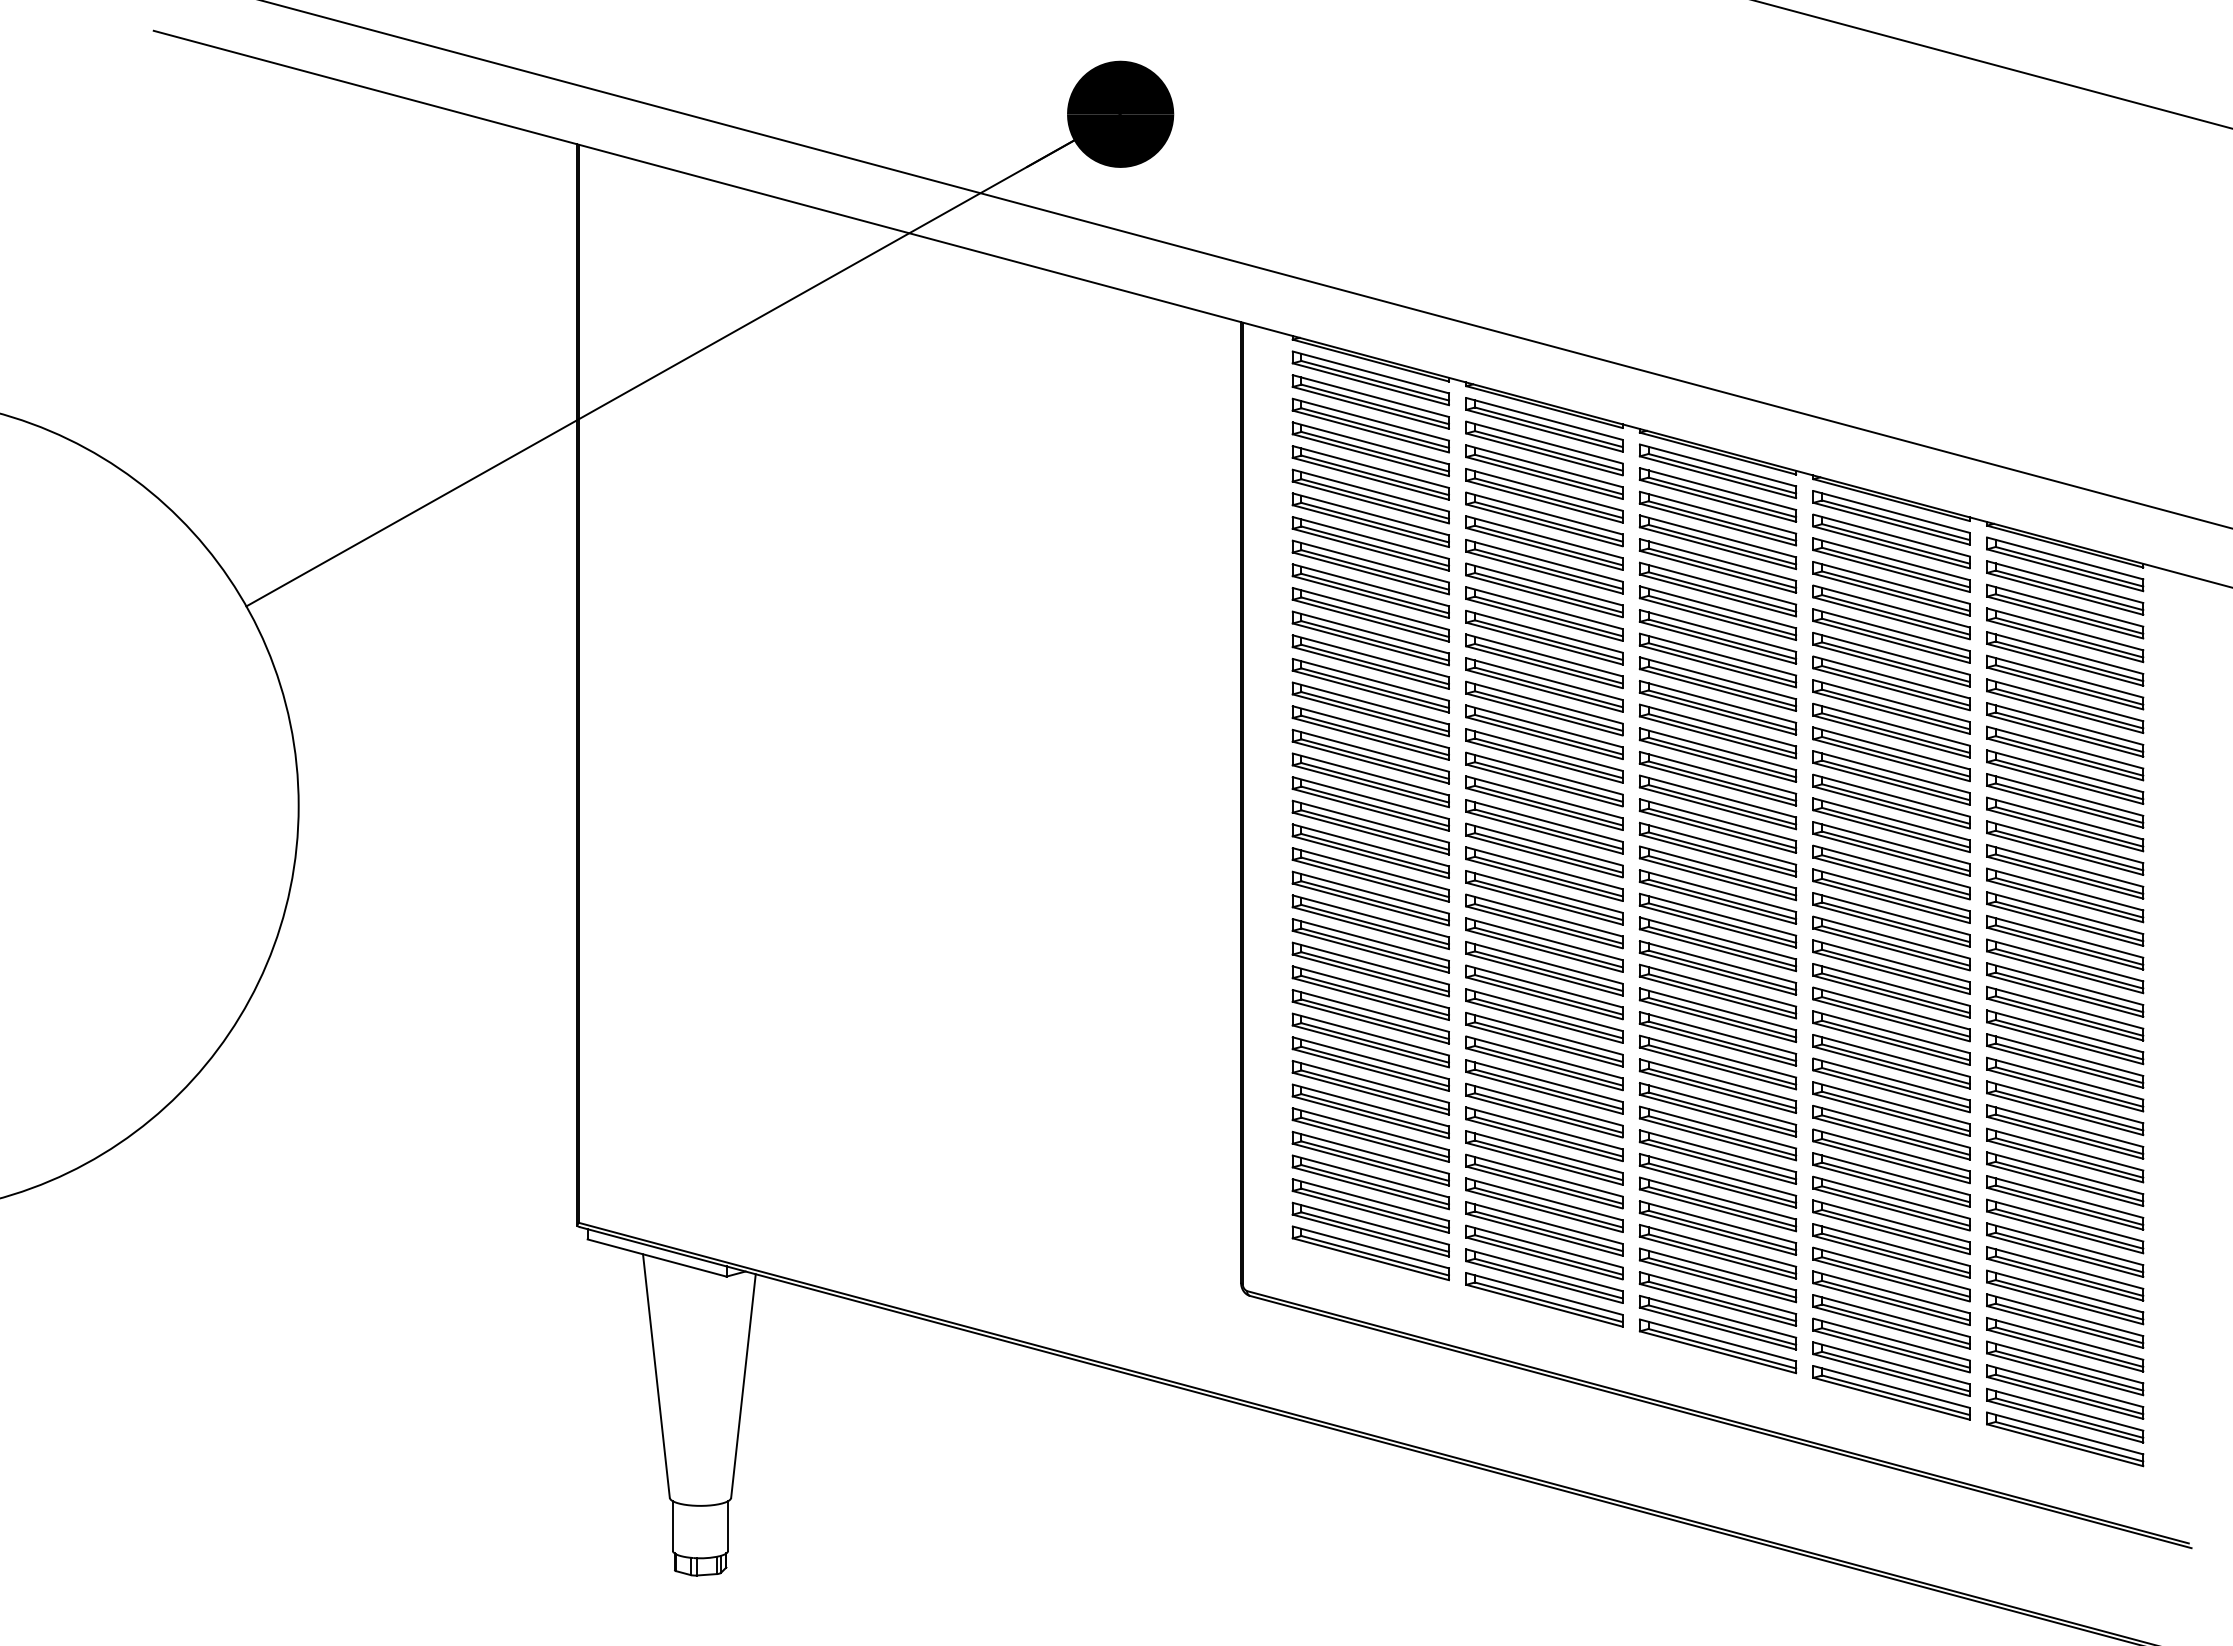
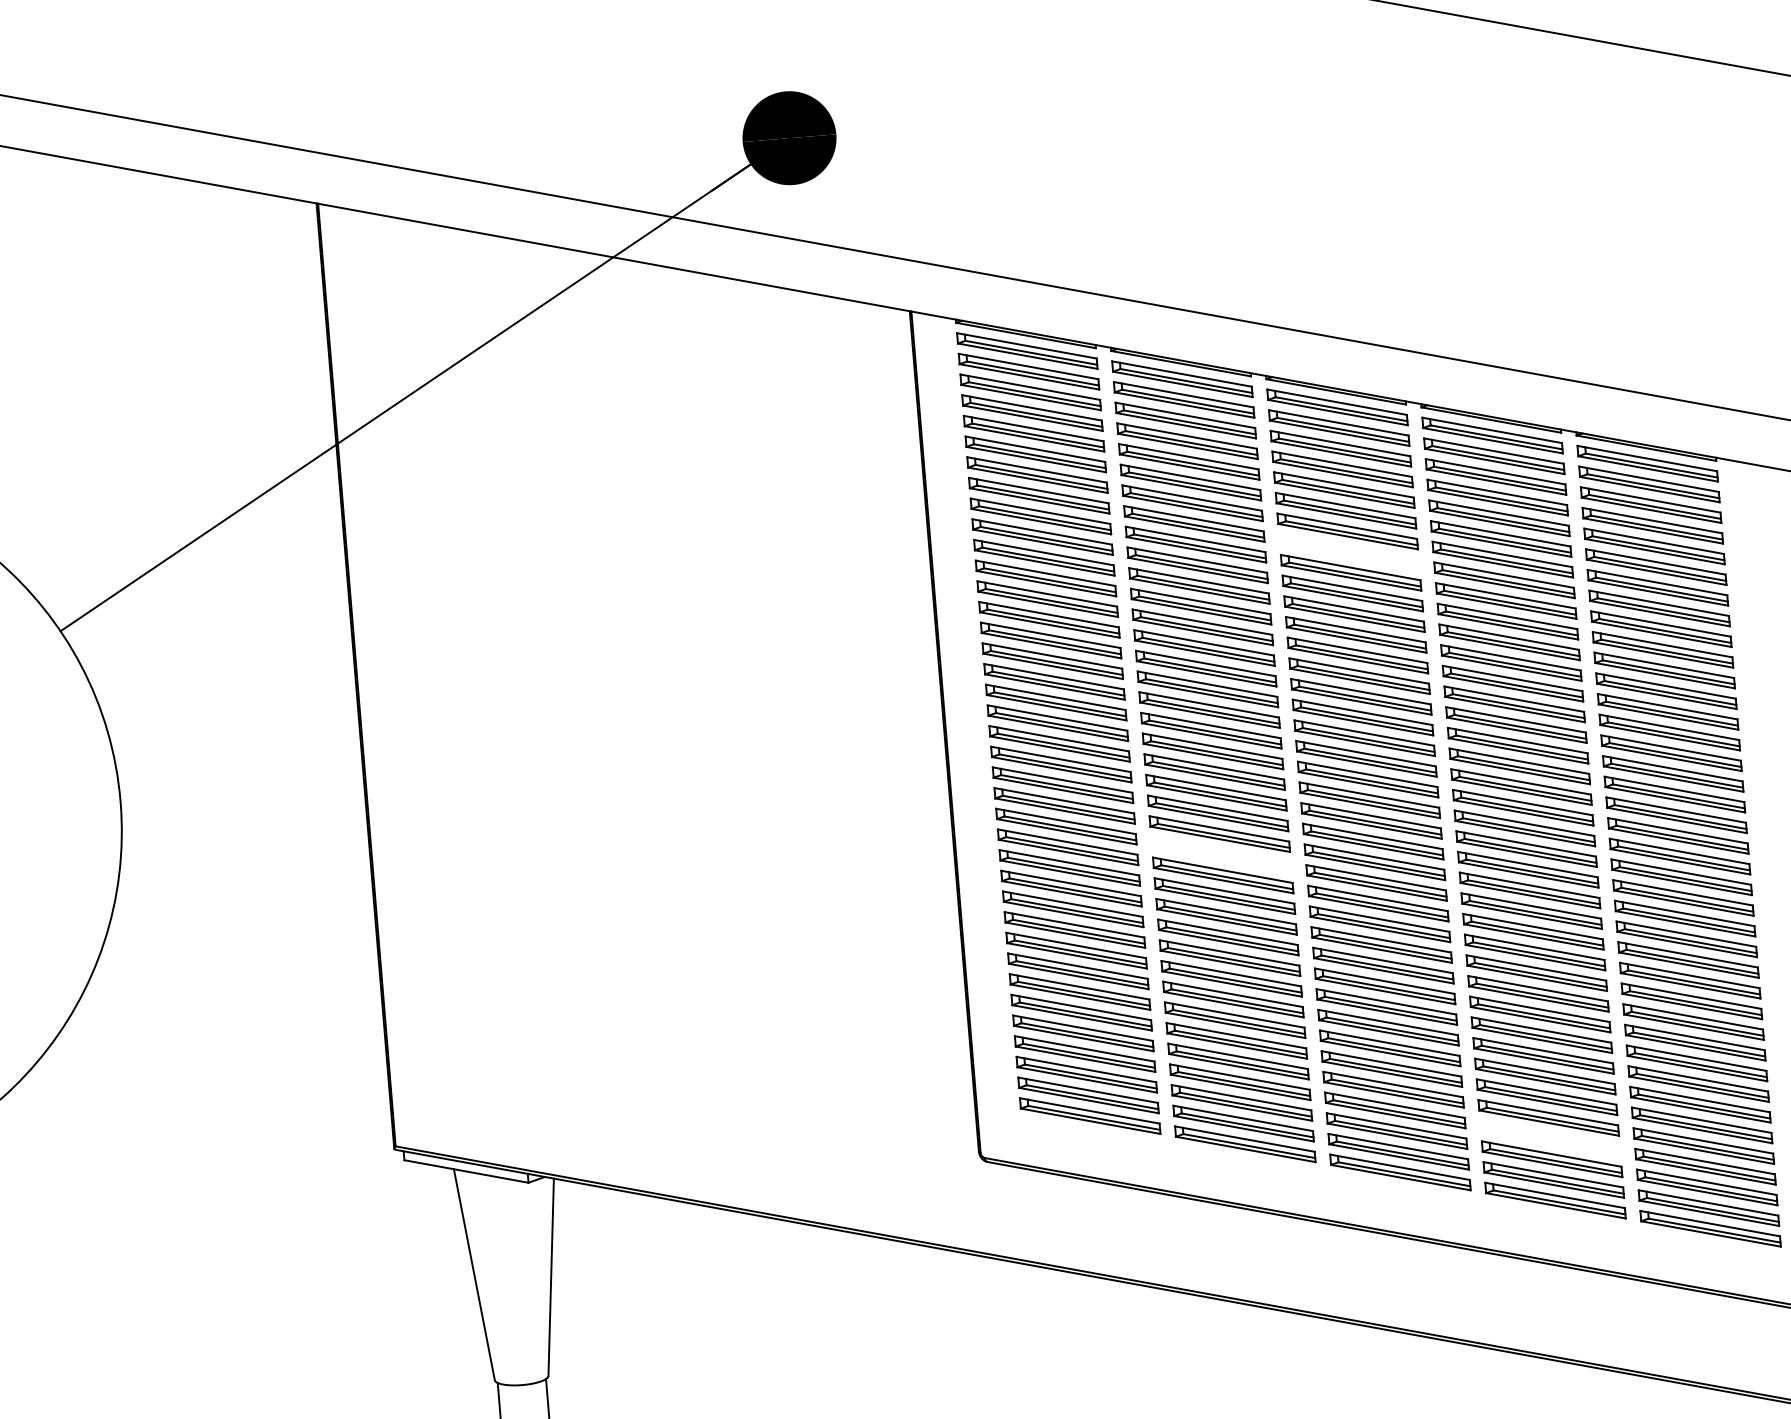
part: (1717, 636) -> (1348, 551), removed
part: (1544, 968) -> (1221, 854), removed
part: (1891, 1321) -> (1550, 1138), removed

